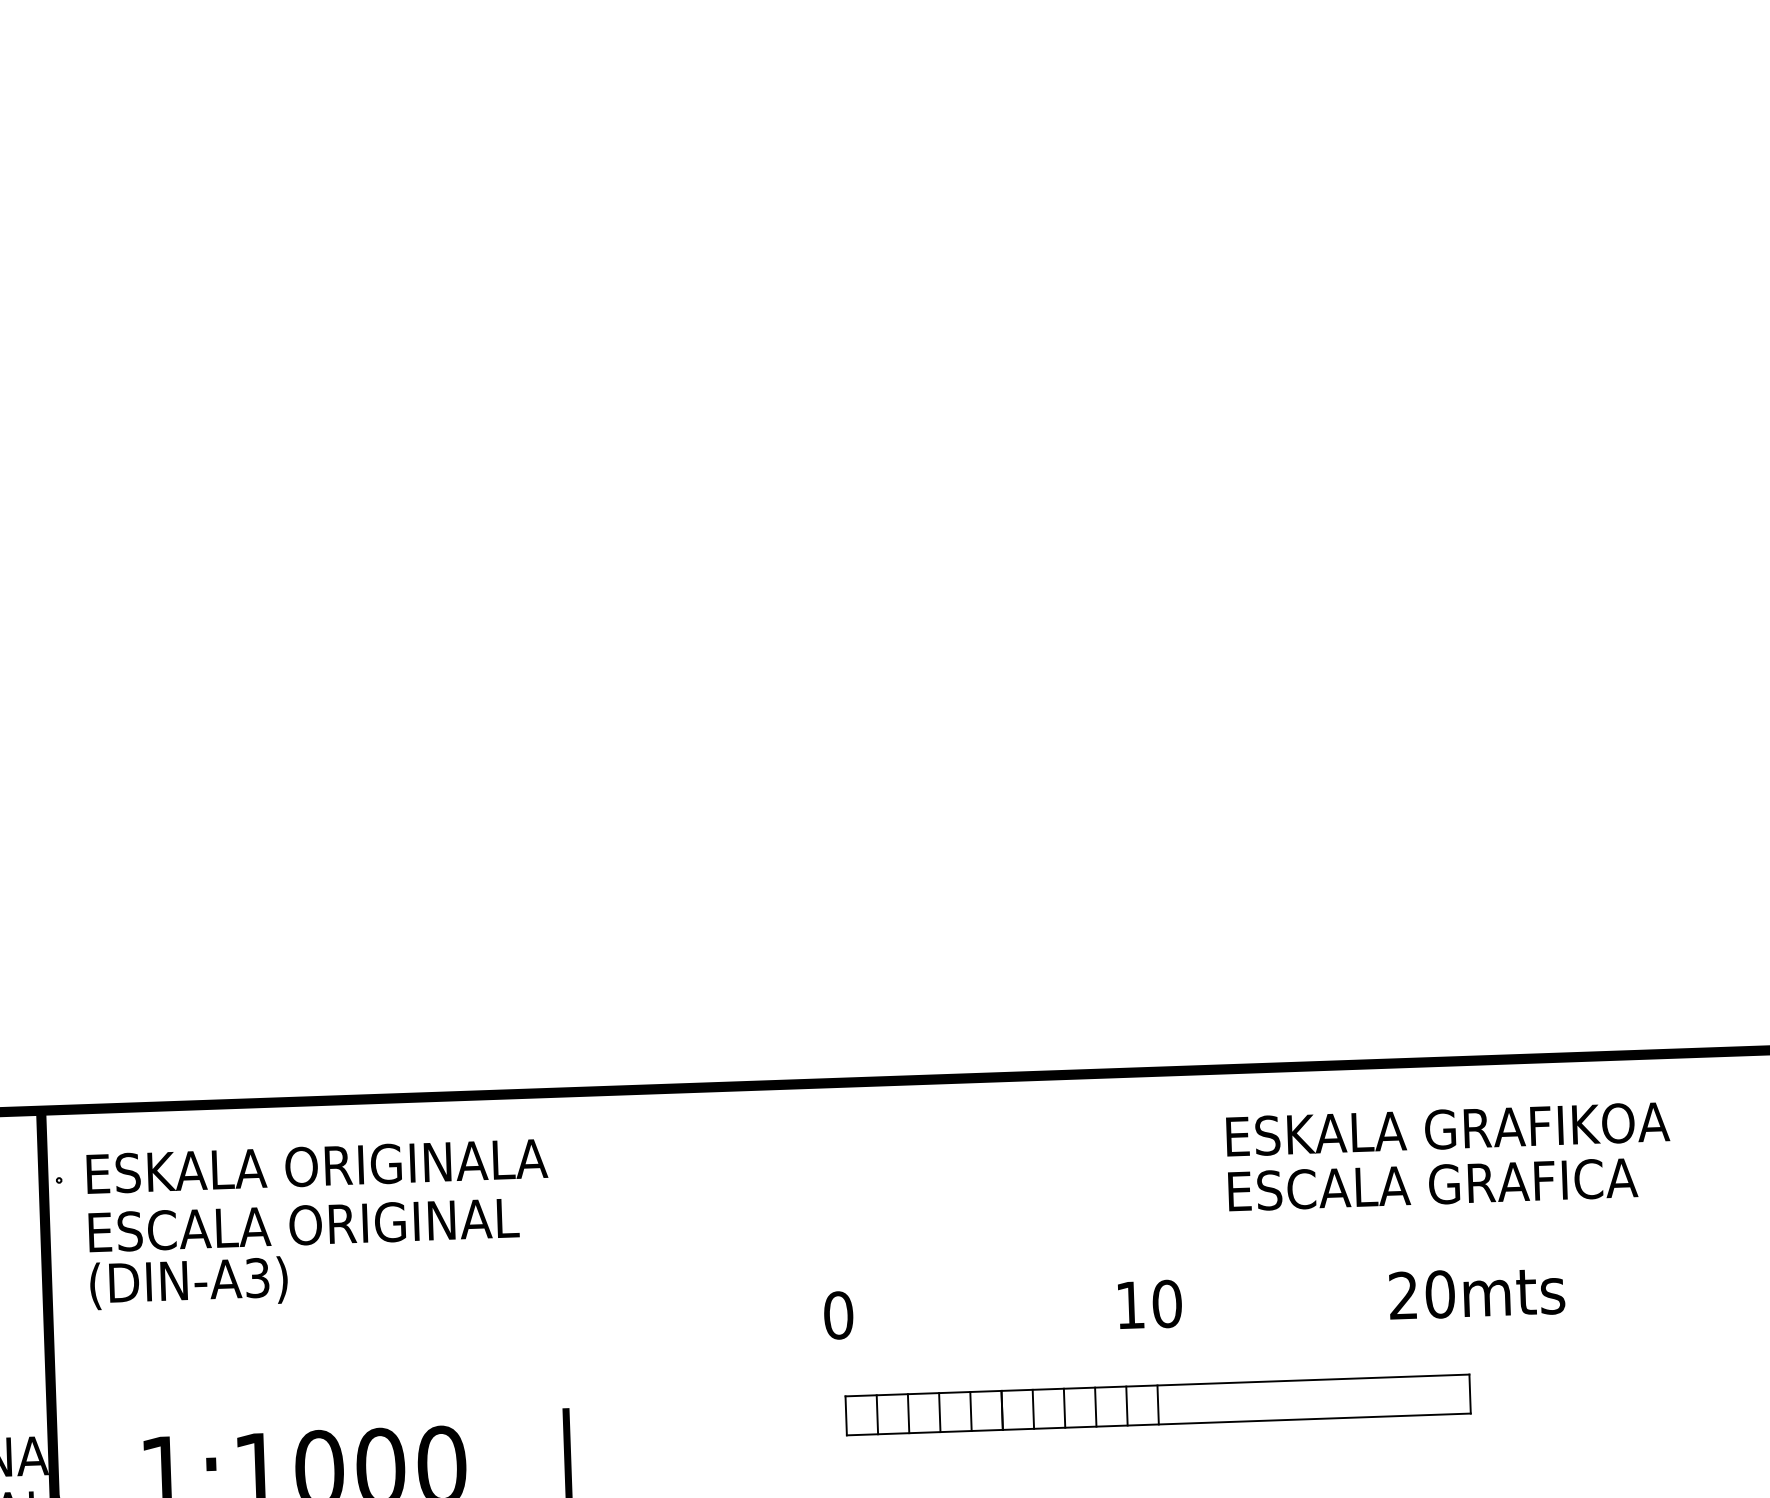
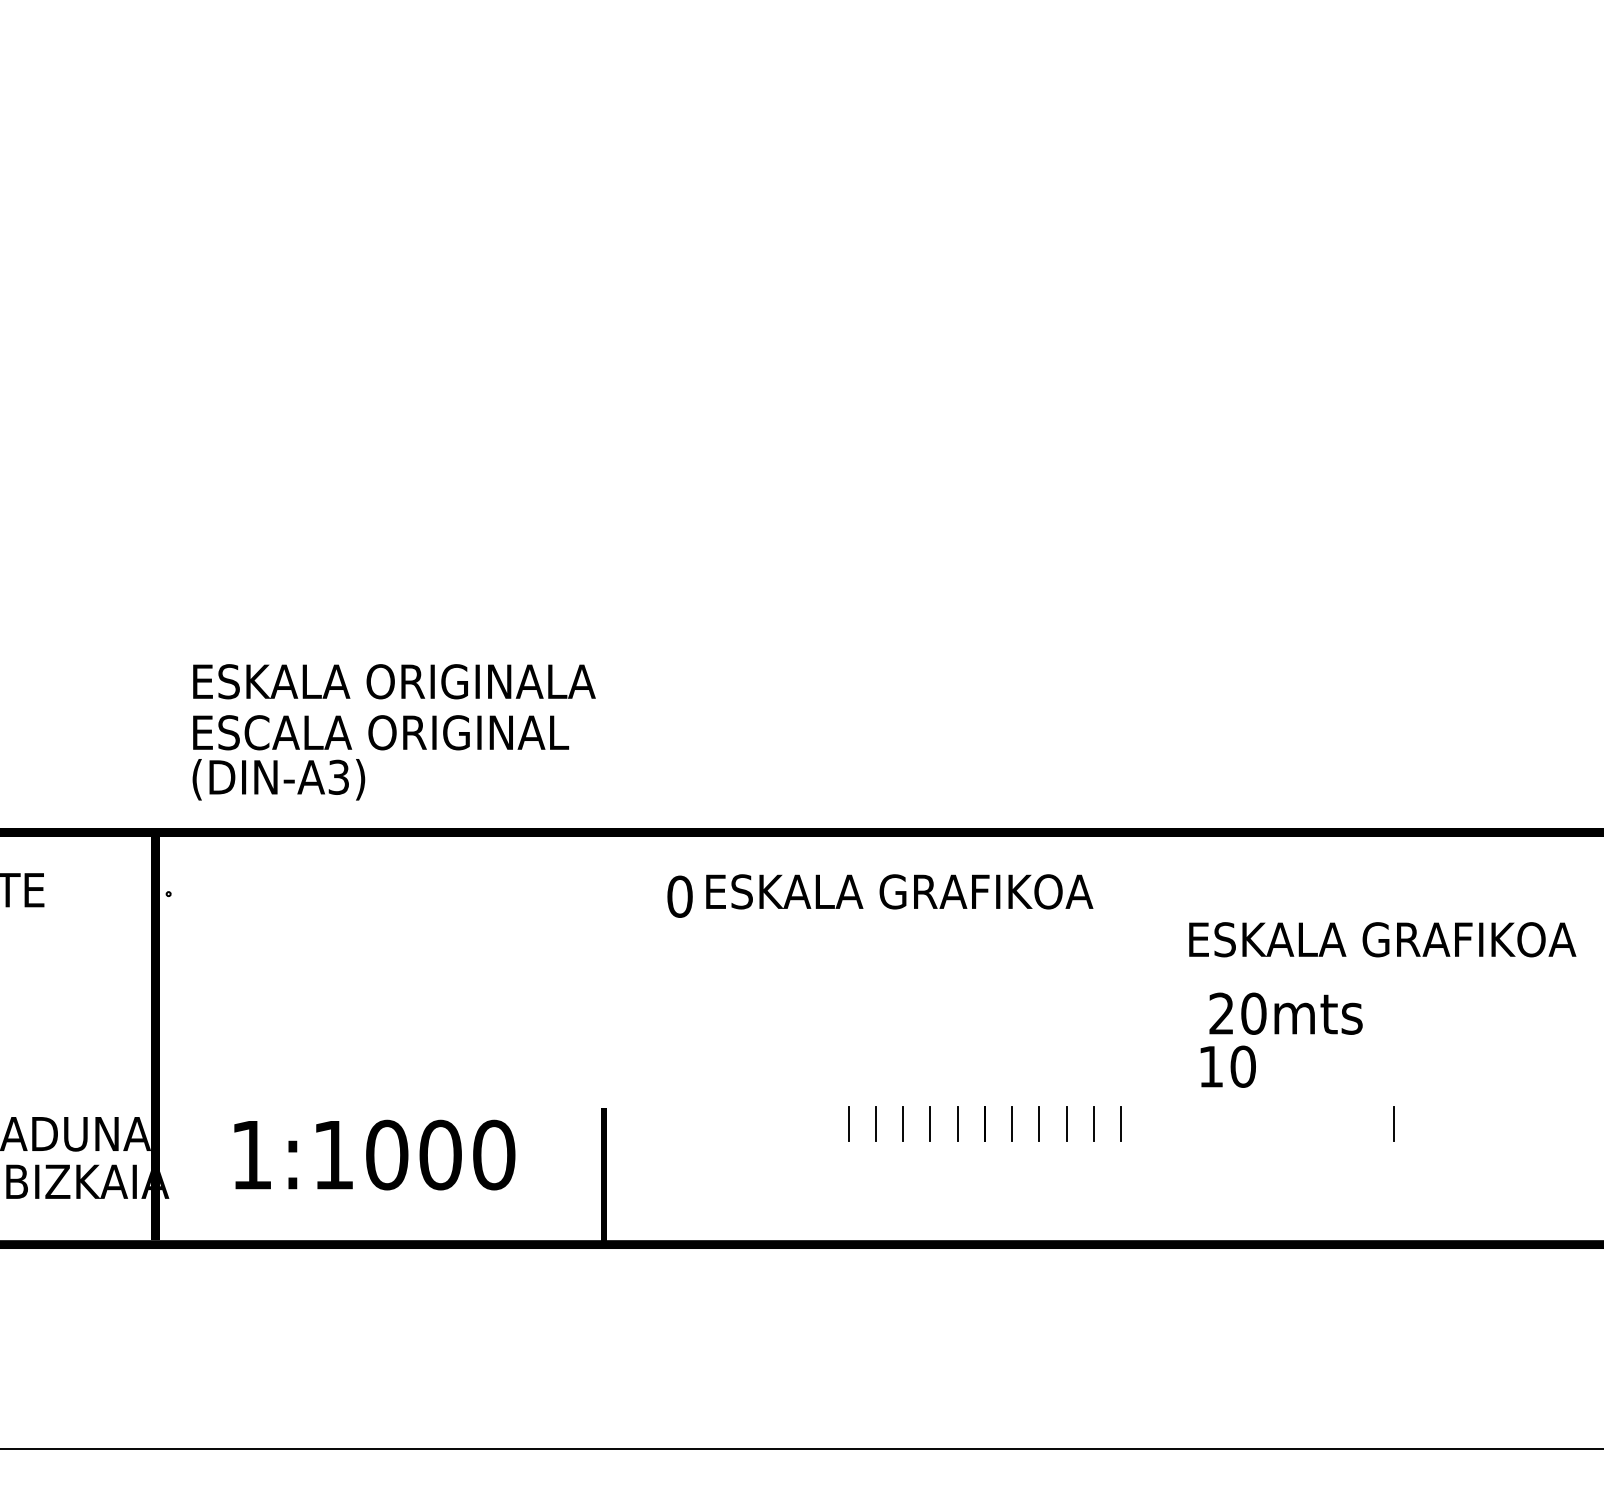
text: (1447, 1128) -> (899, 891), moved
text: (1479, 1182) -> (1408, 939), ESCALA GRAFICA -> ESKALA GRAFIKOA
text: (318, 1224) -> (393, 732), moved
text: (1476, 1292) -> (1285, 1013), moved
text: (1149, 1304) -> (1227, 1066), moved
text: (838, 1315) -> (679, 896), moved
line: (1156, 1385) -> (1120, 1106), removed
line: (1157, 1424) -> (1120, 1140), removed

